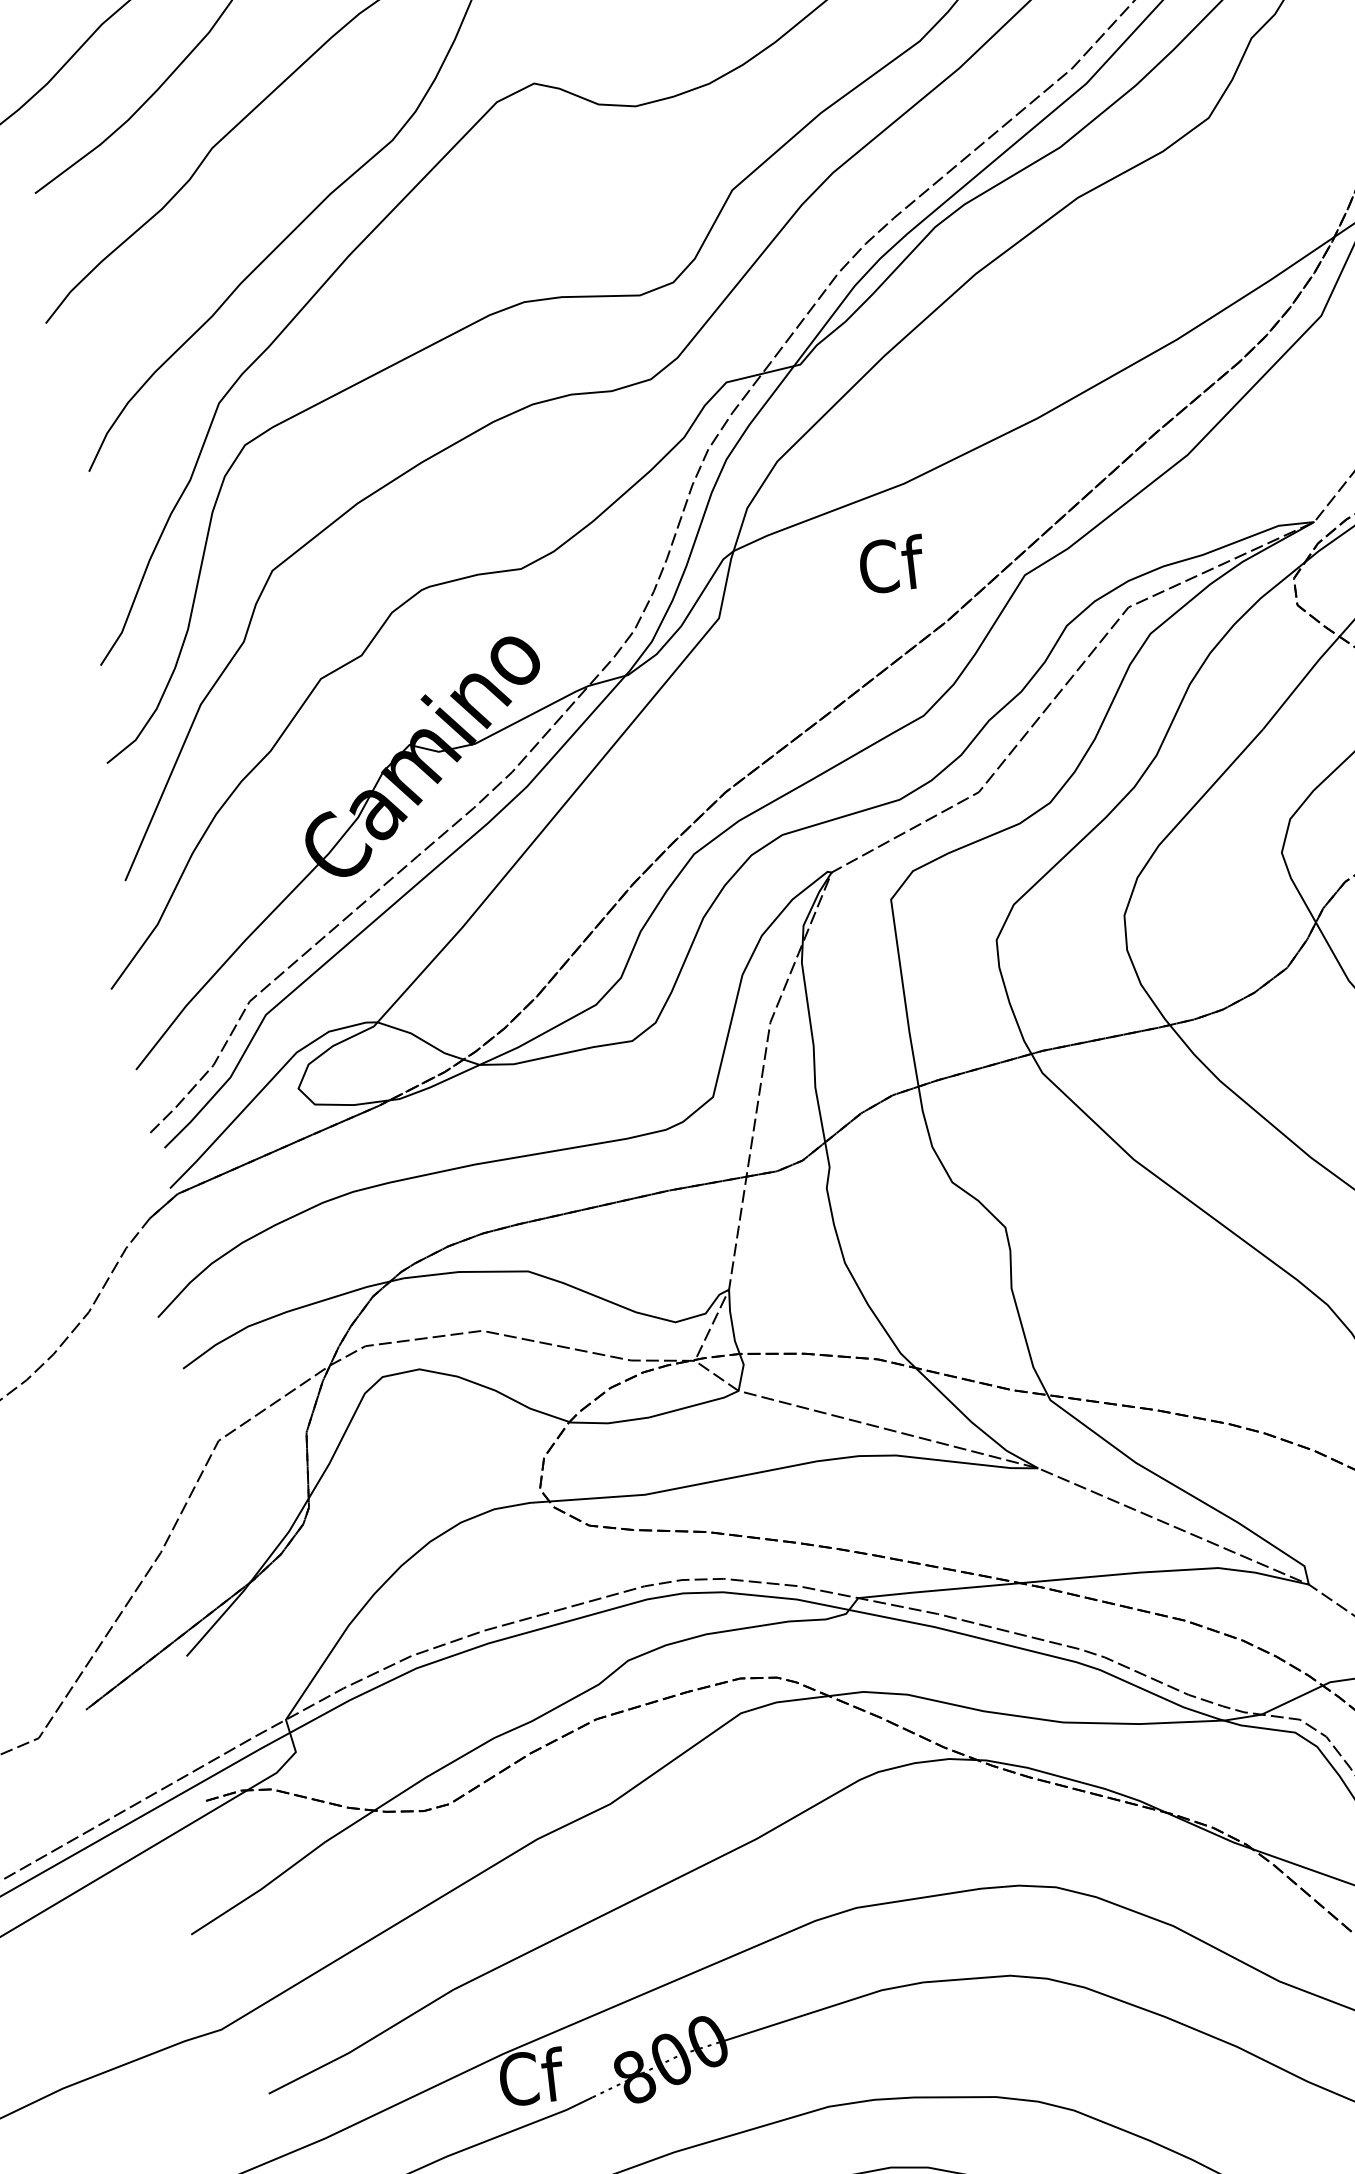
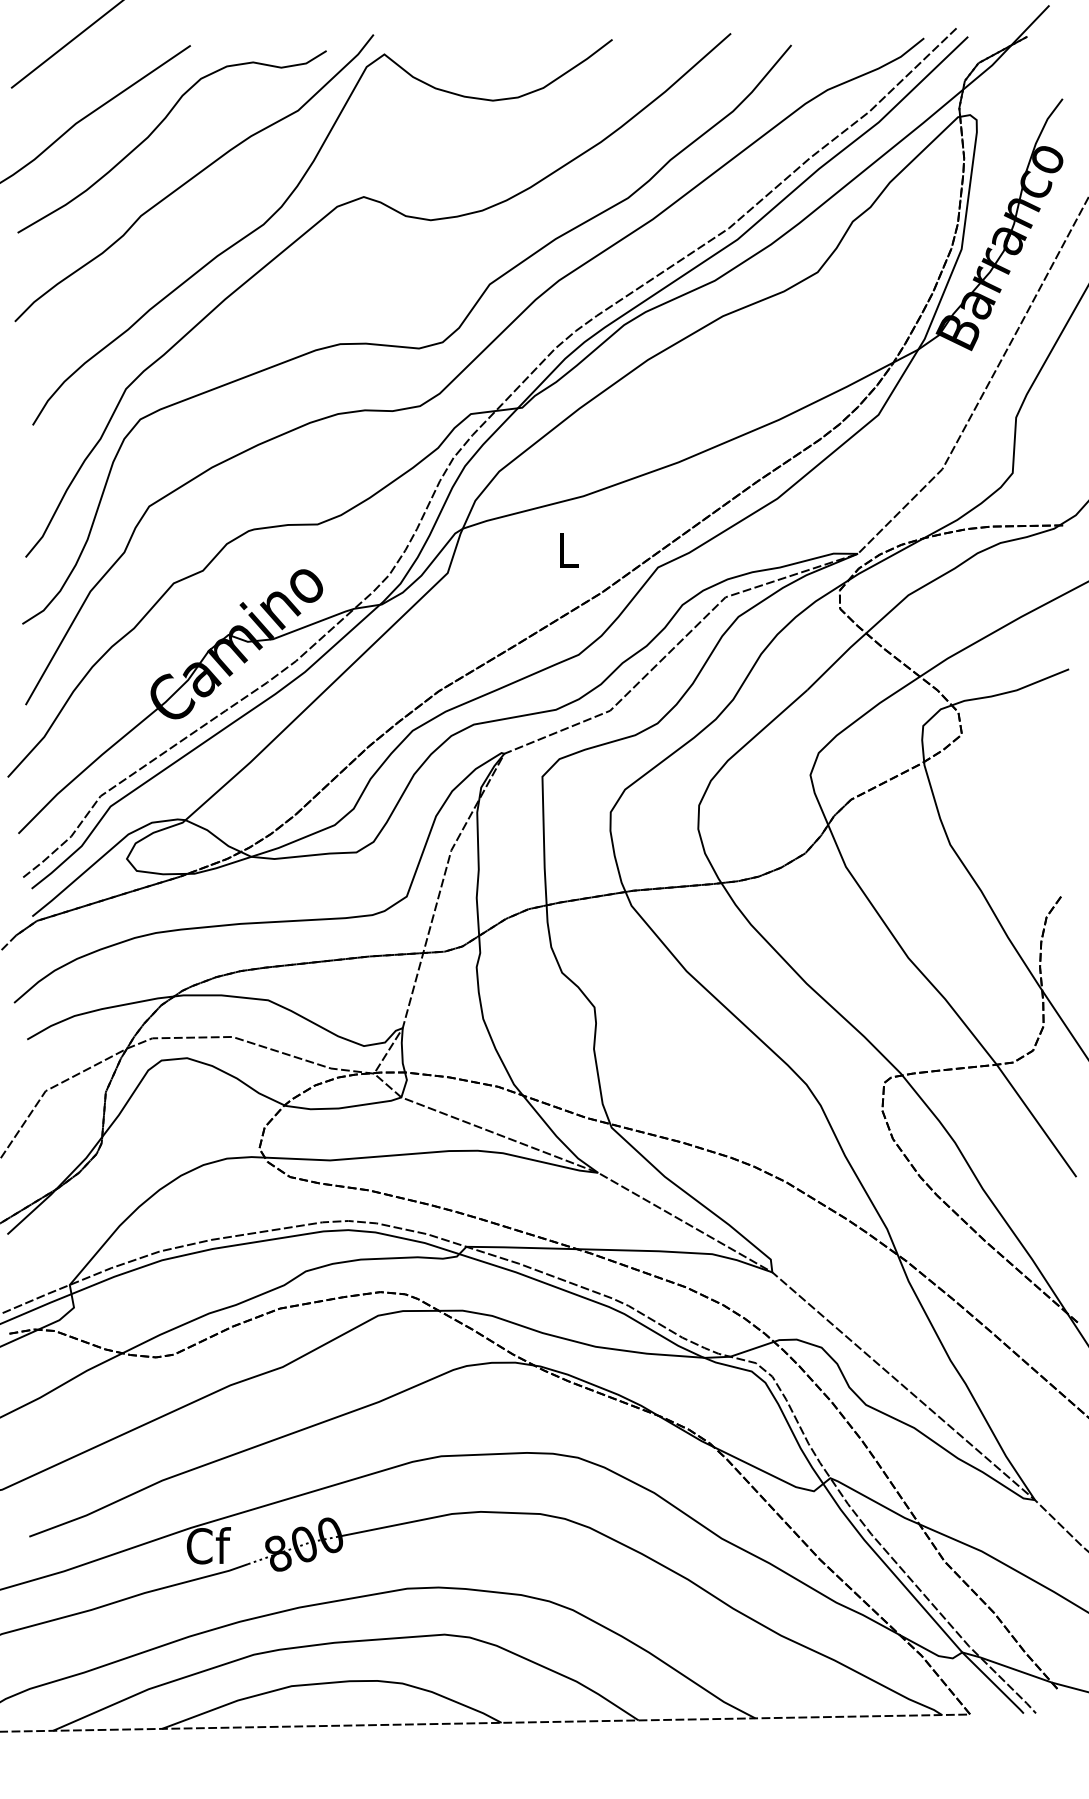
text: (892, 563) -> (569, 549), Cf -> L

